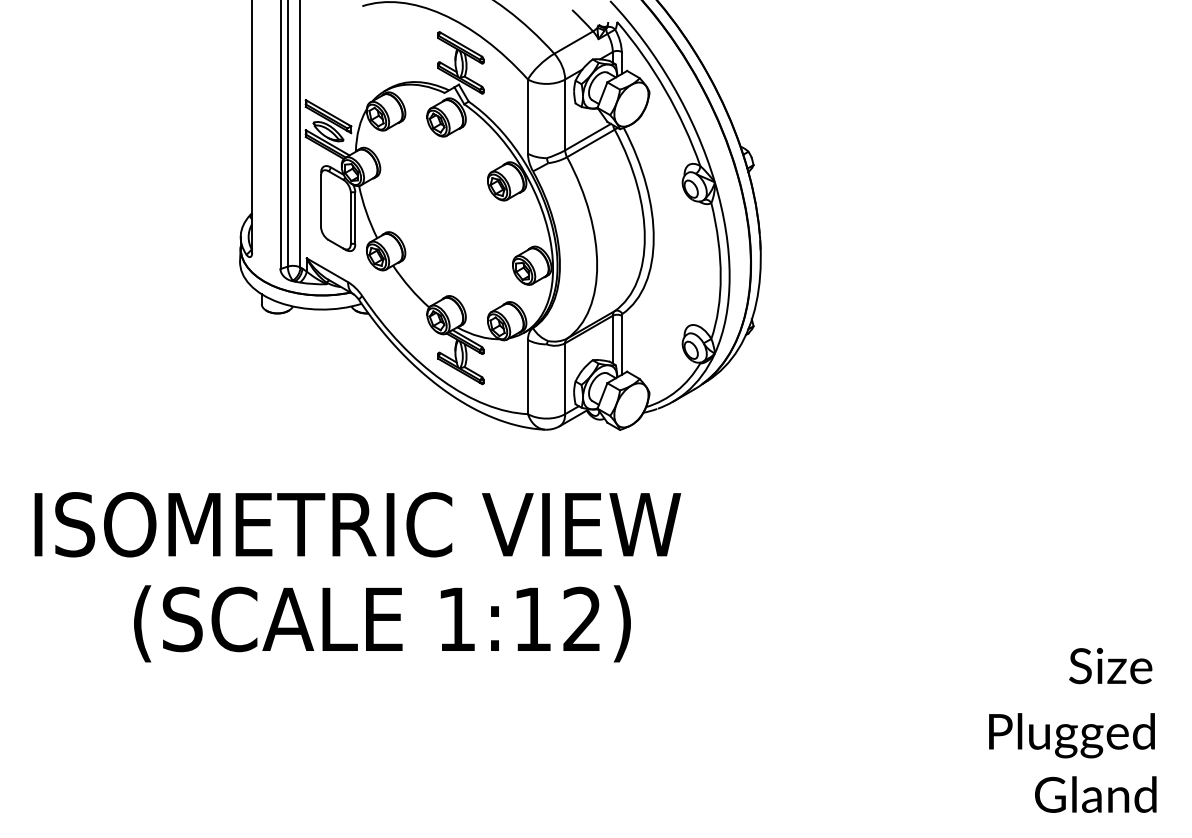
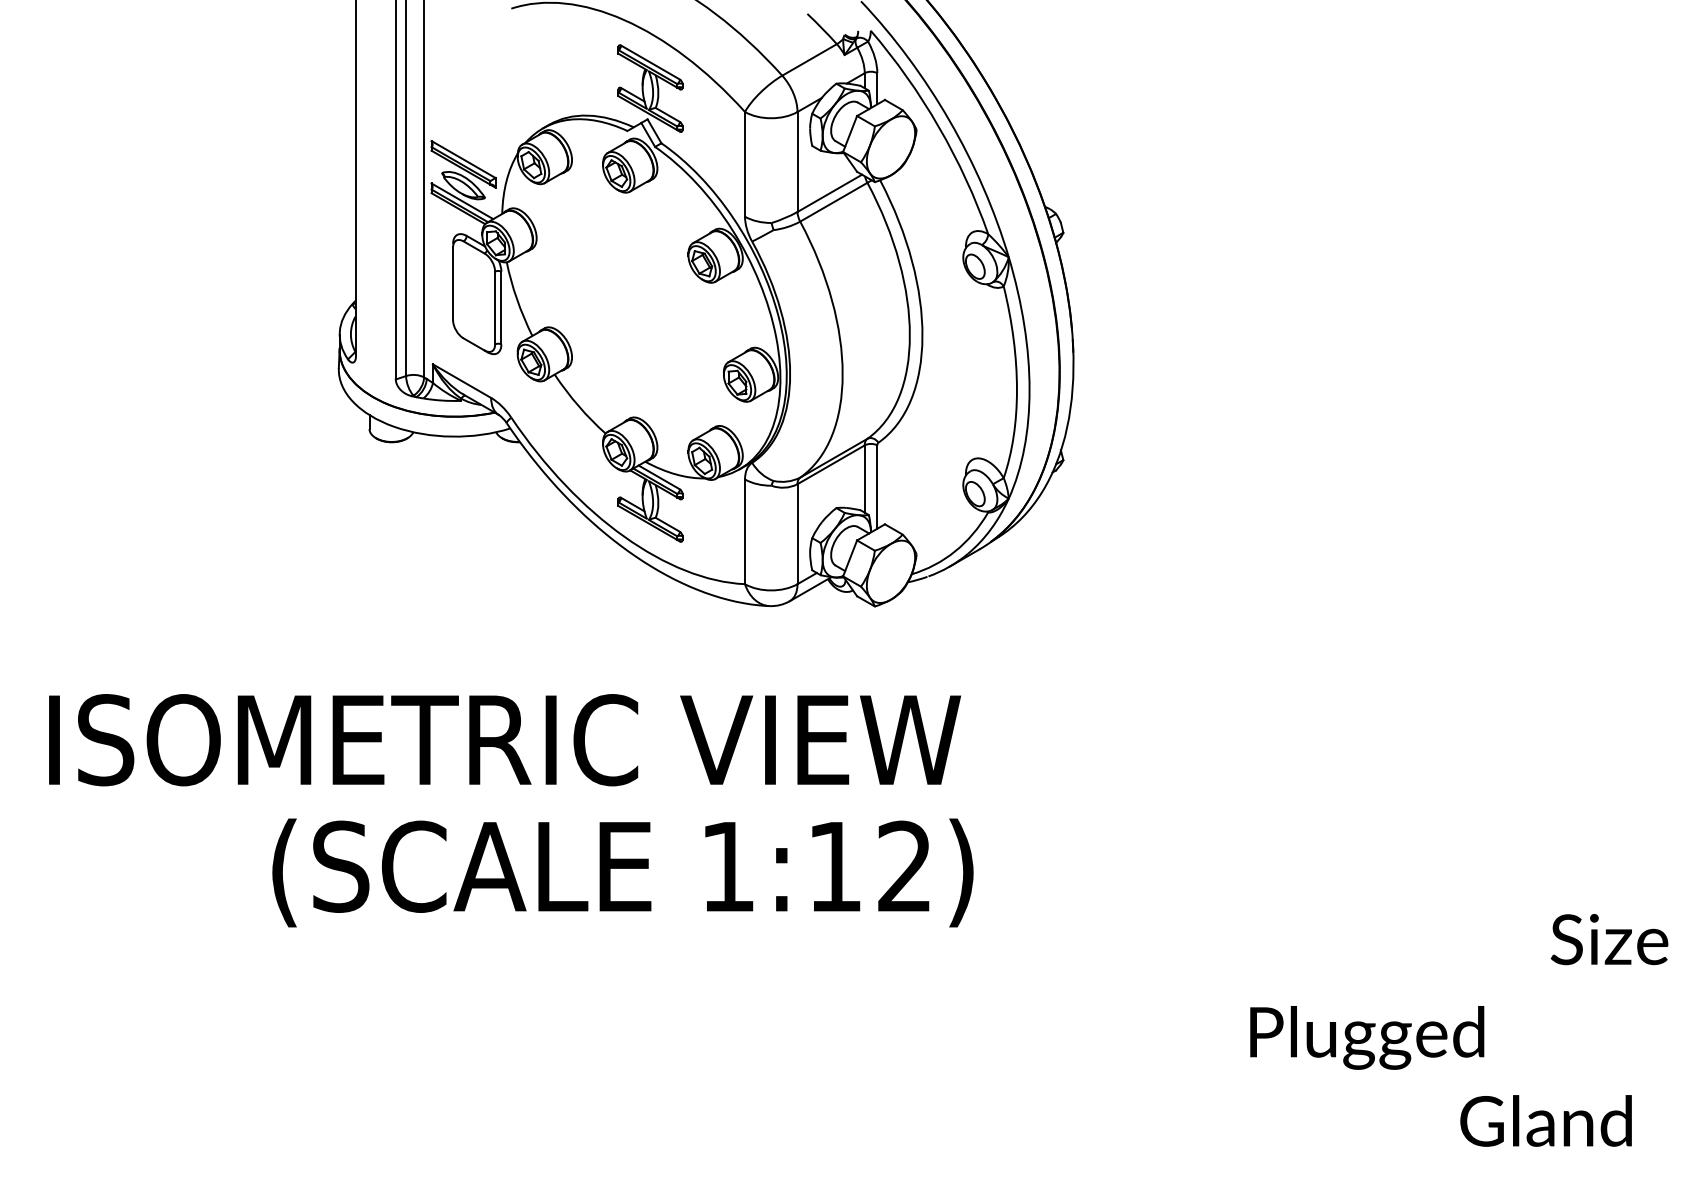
text: (382, 623) -> (623, 872), moved
text: (1110, 666) -> (1609, 940), moved
text: (1071, 735) -> (1366, 1037), moved

